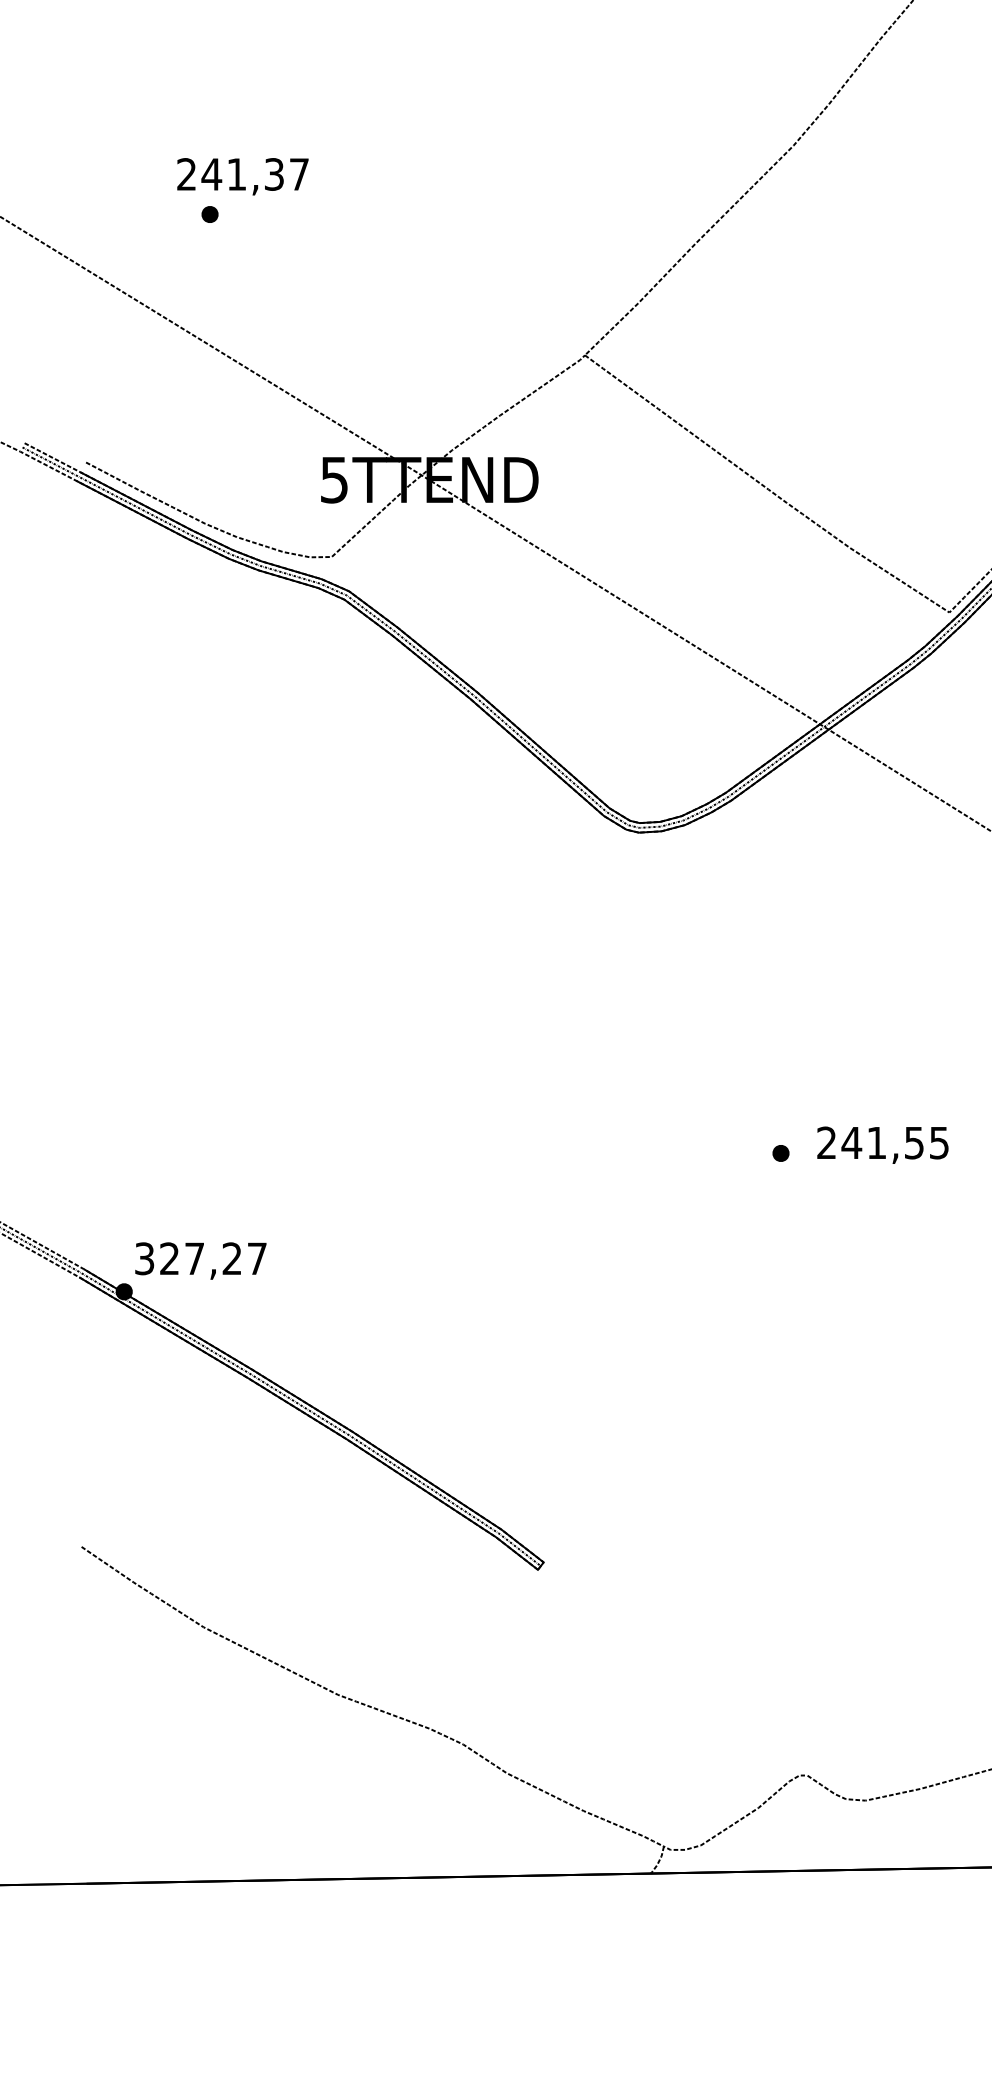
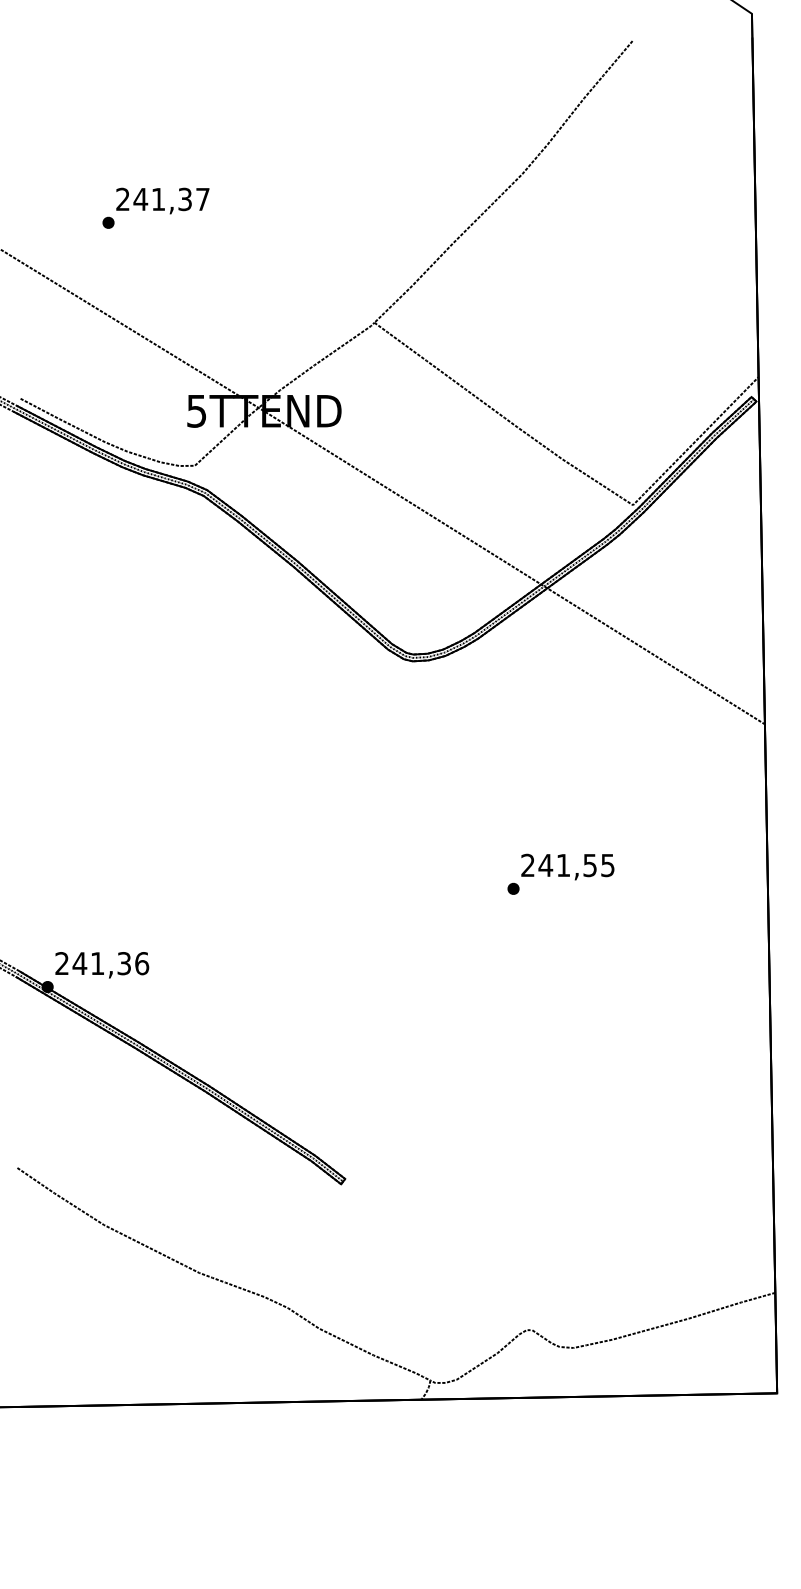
text: (242, 175) -> (162, 200), moved
text: (882, 1144) -> (567, 866), moved
text: (201, 1258) -> (102, 963), 327,27 -> 241,36

